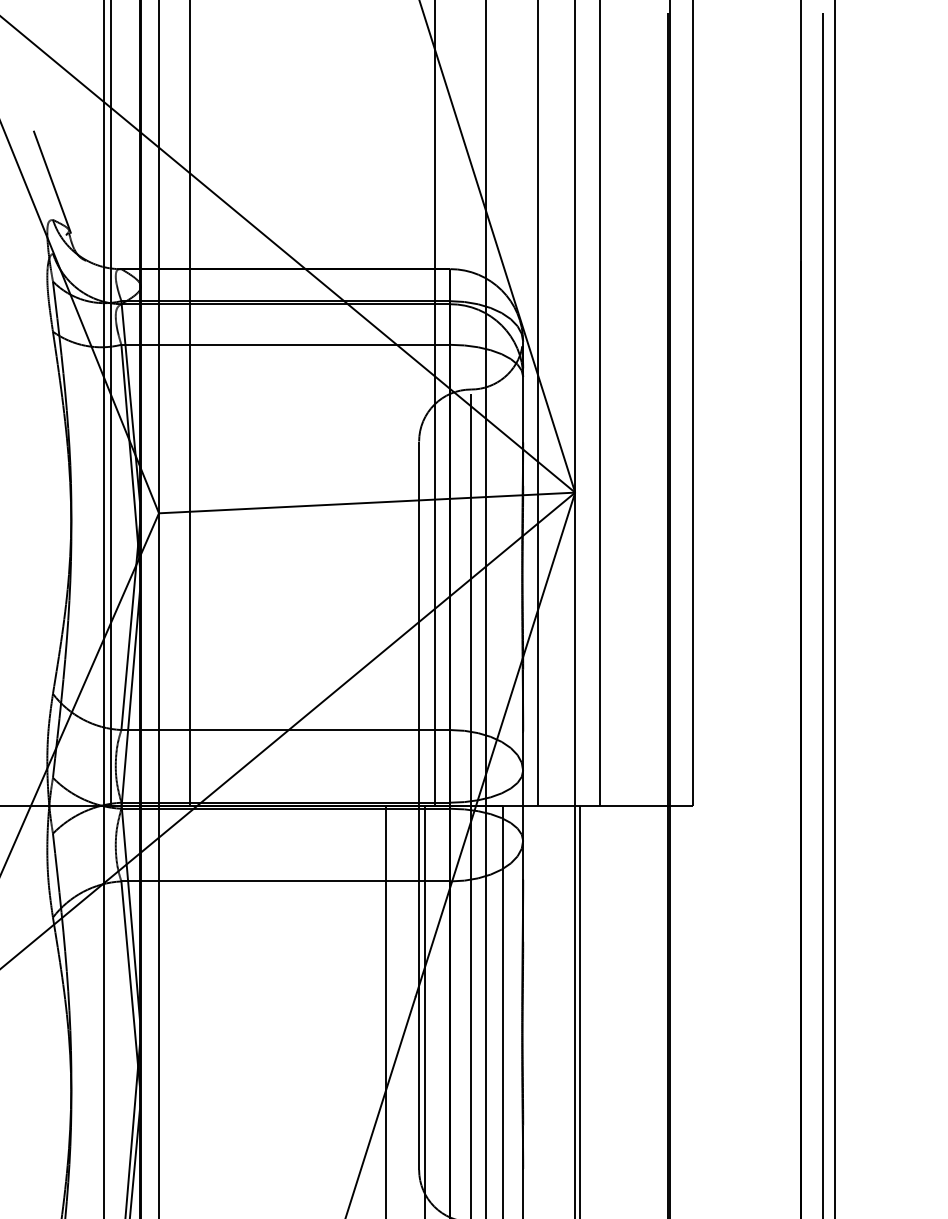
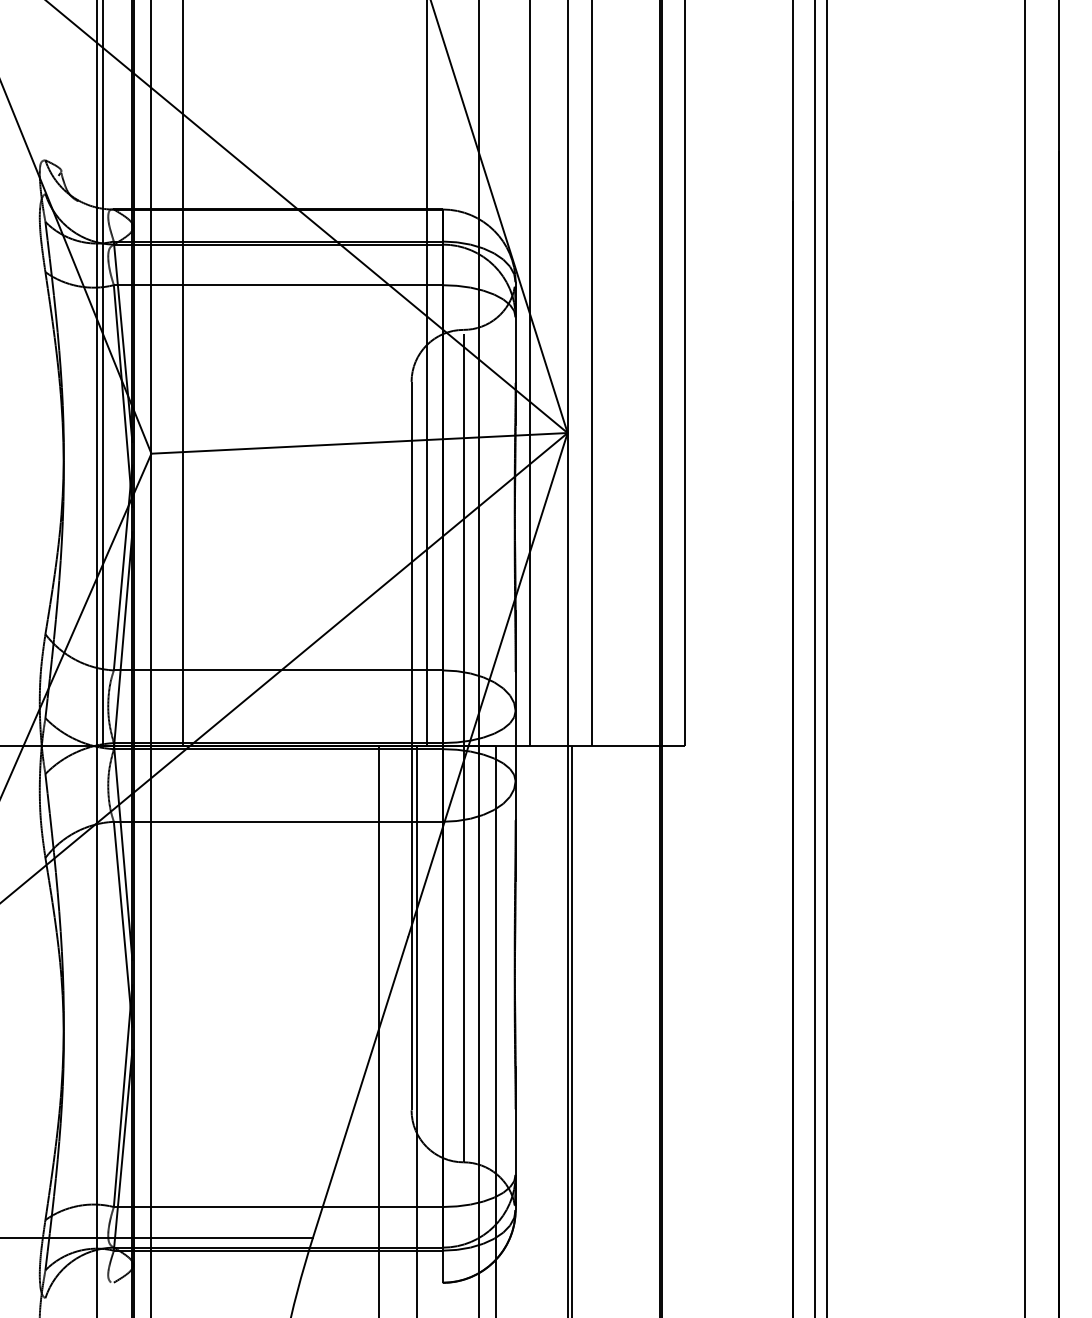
line: (52, 182) -> (44, 122), removed

